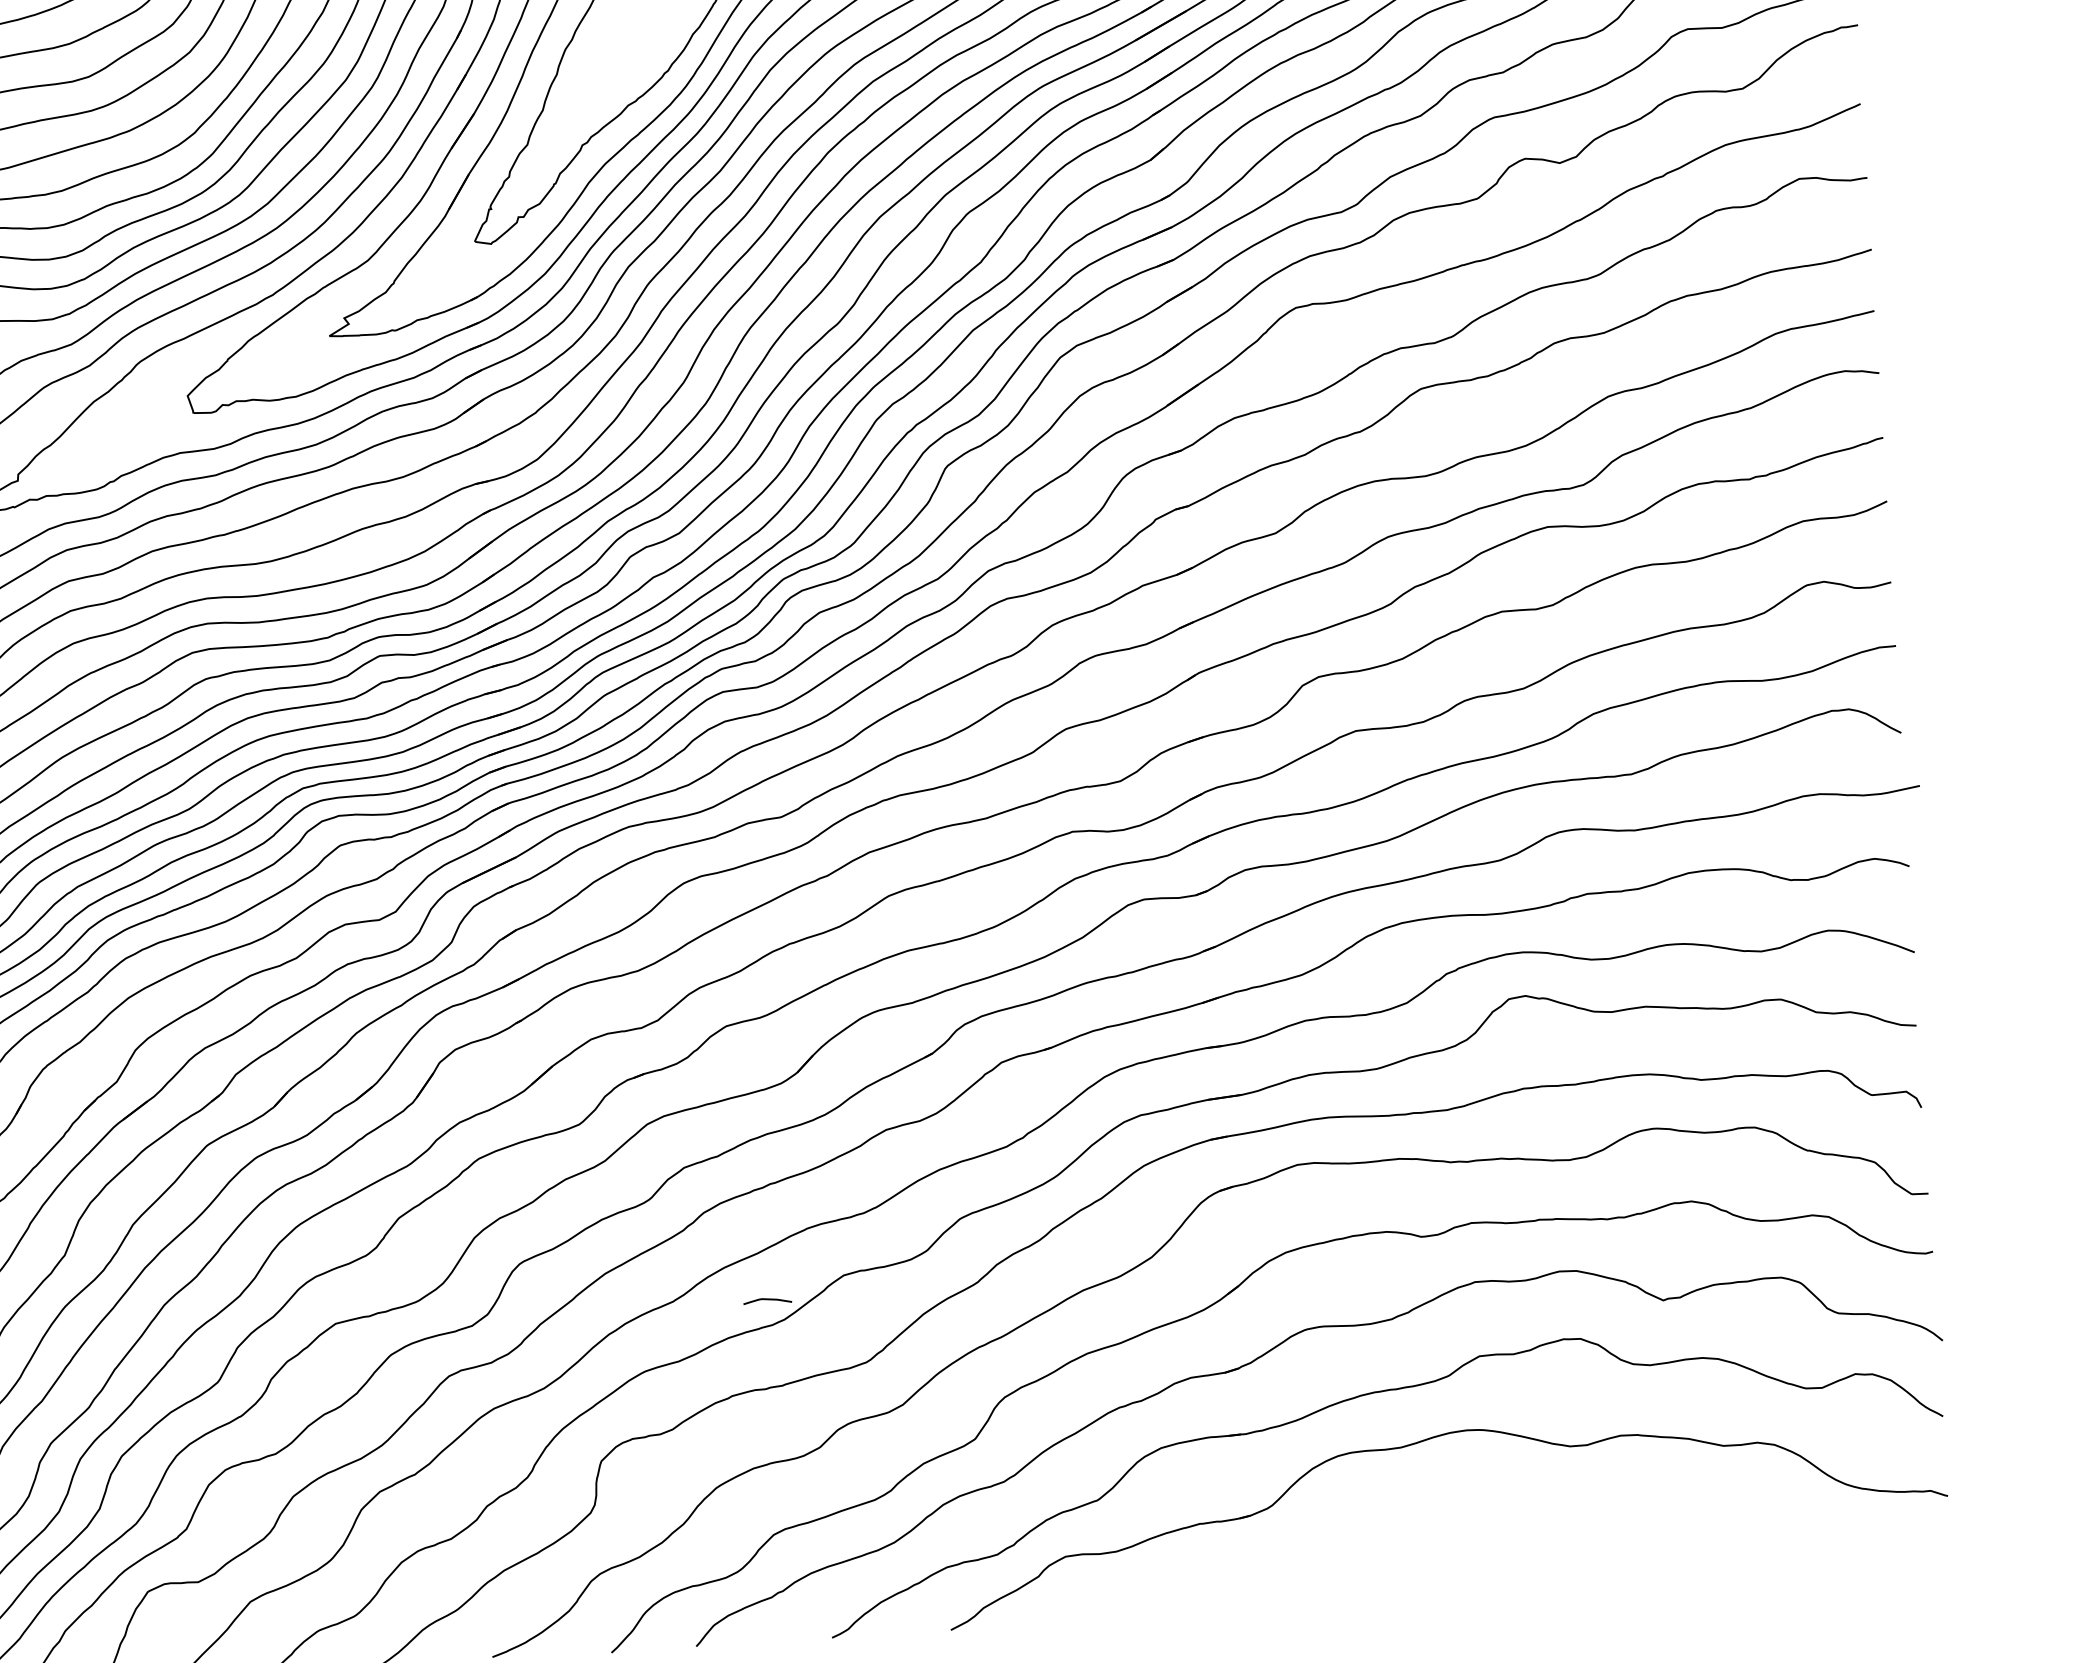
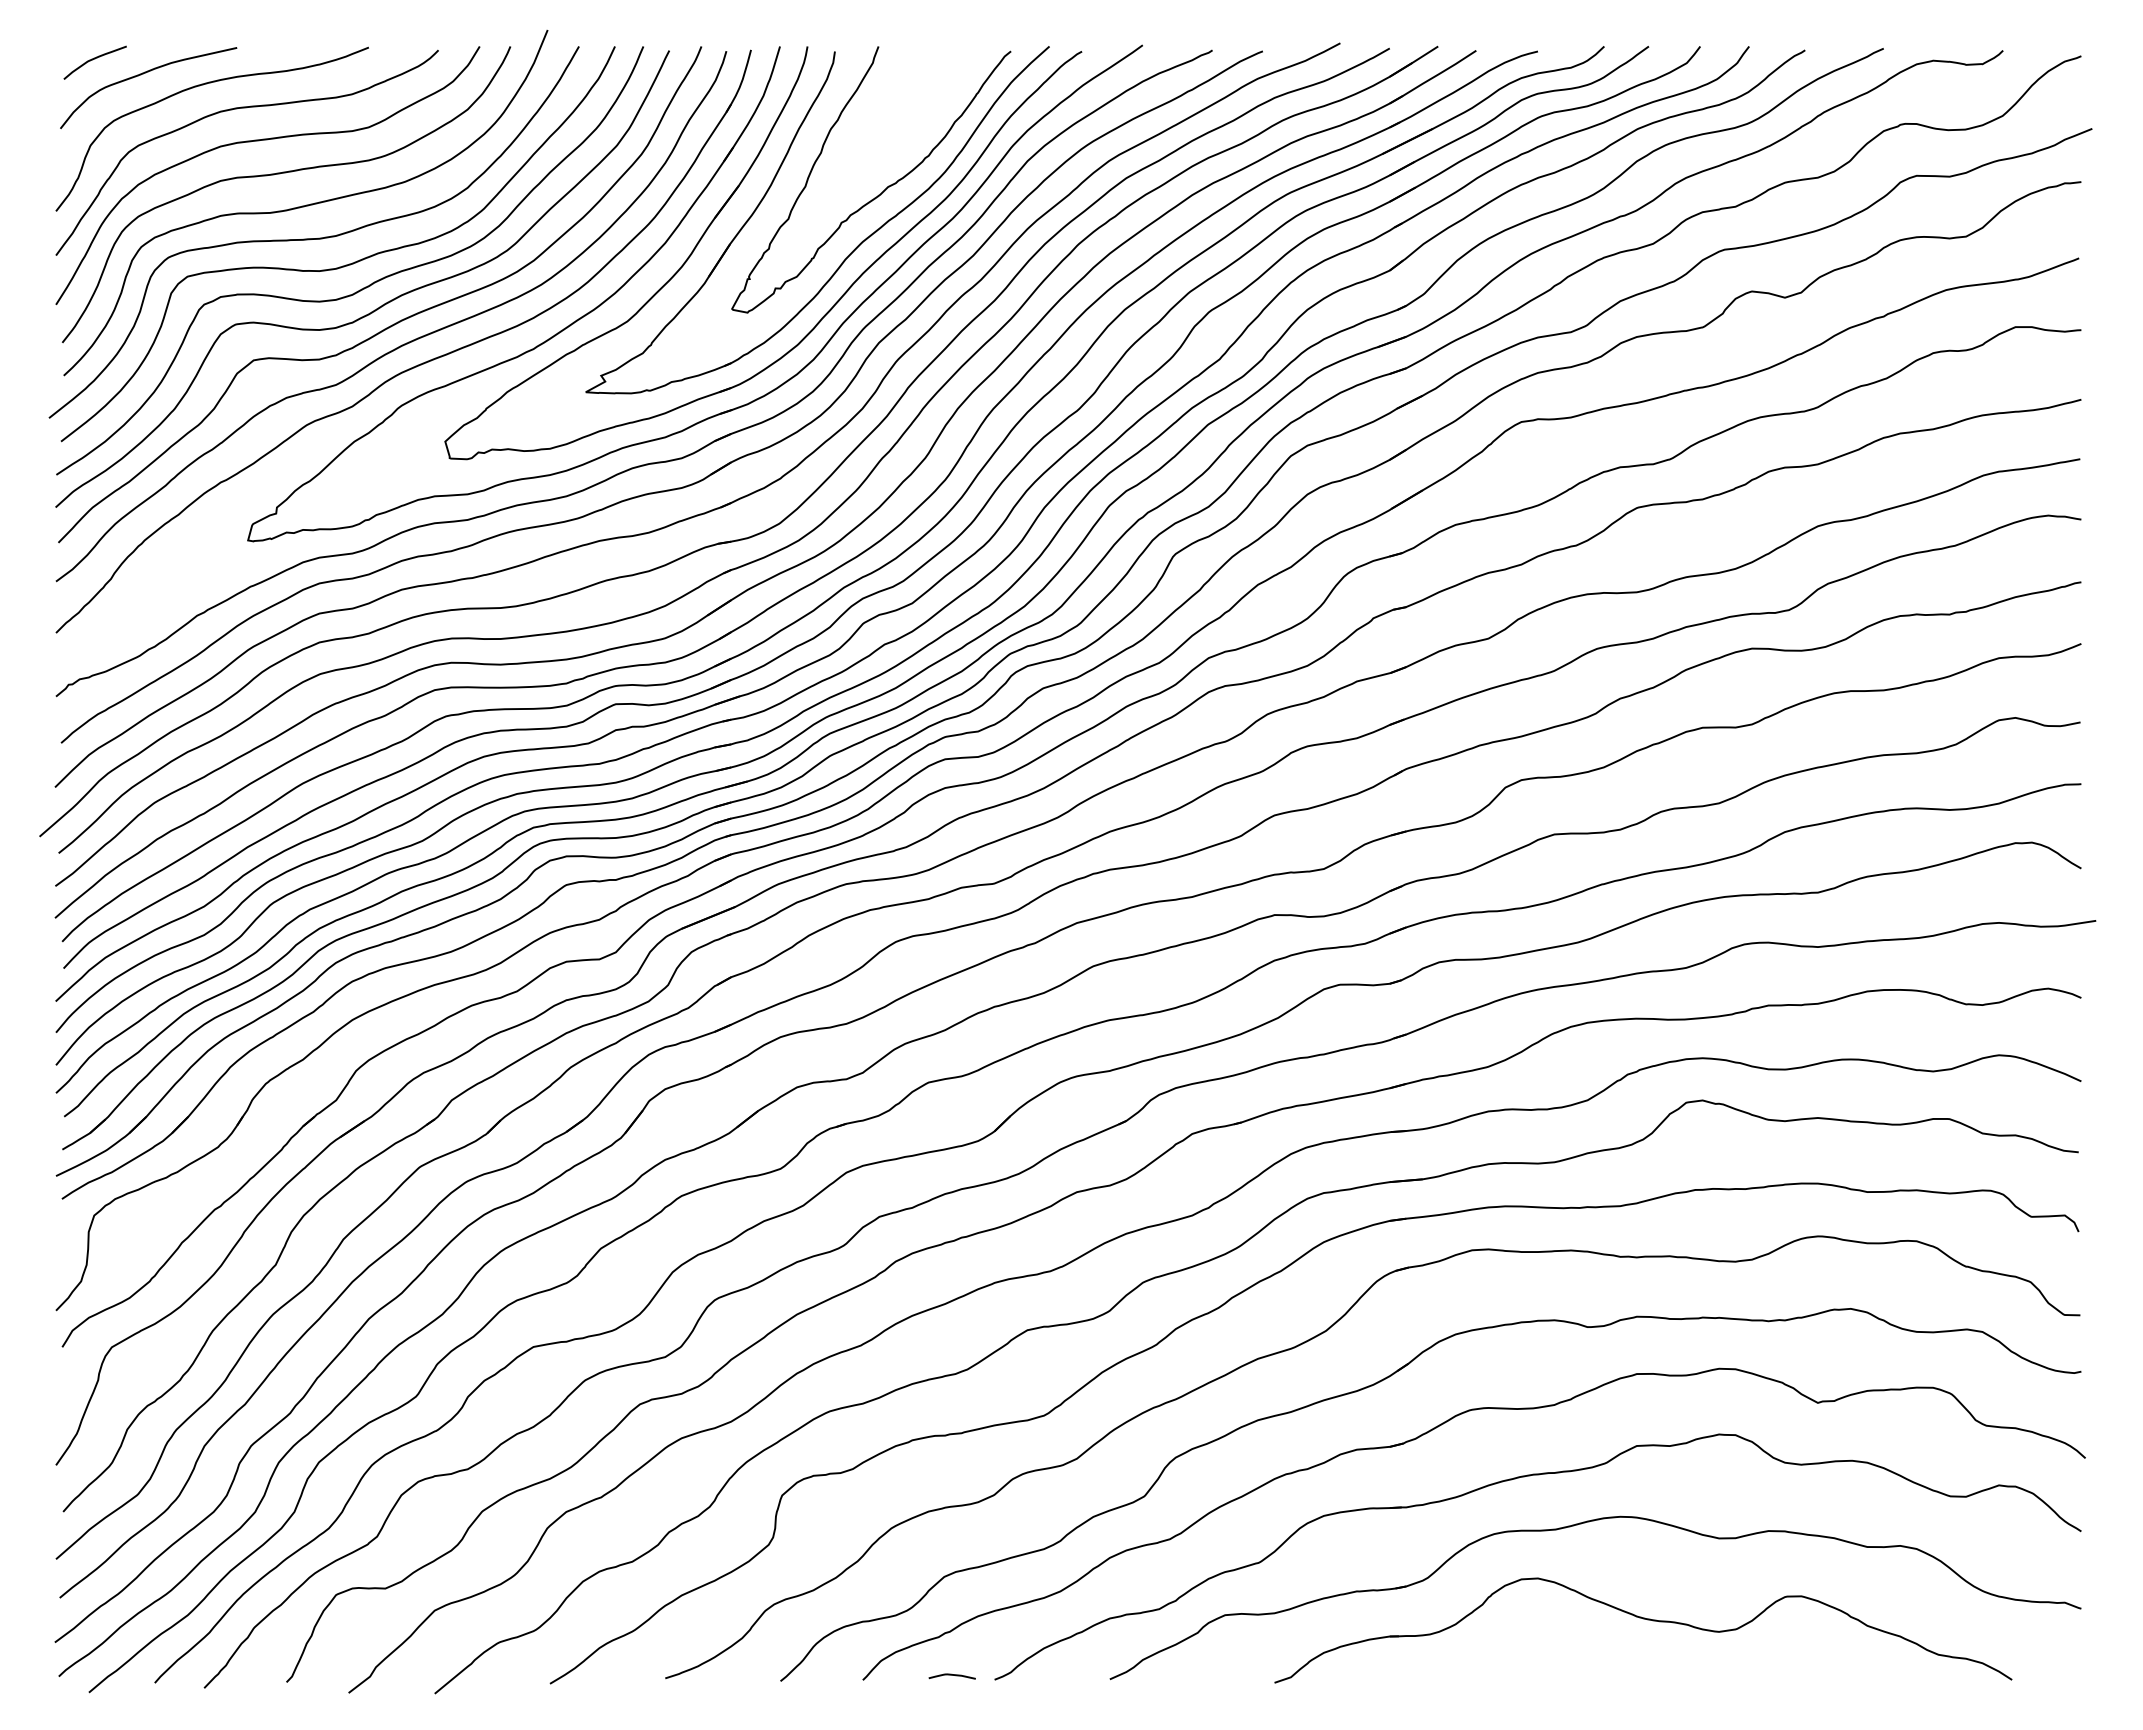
curve: (766, 1300) -> (951, 1675), moved
part: (1501, 1535) -> (1647, 1620), added

